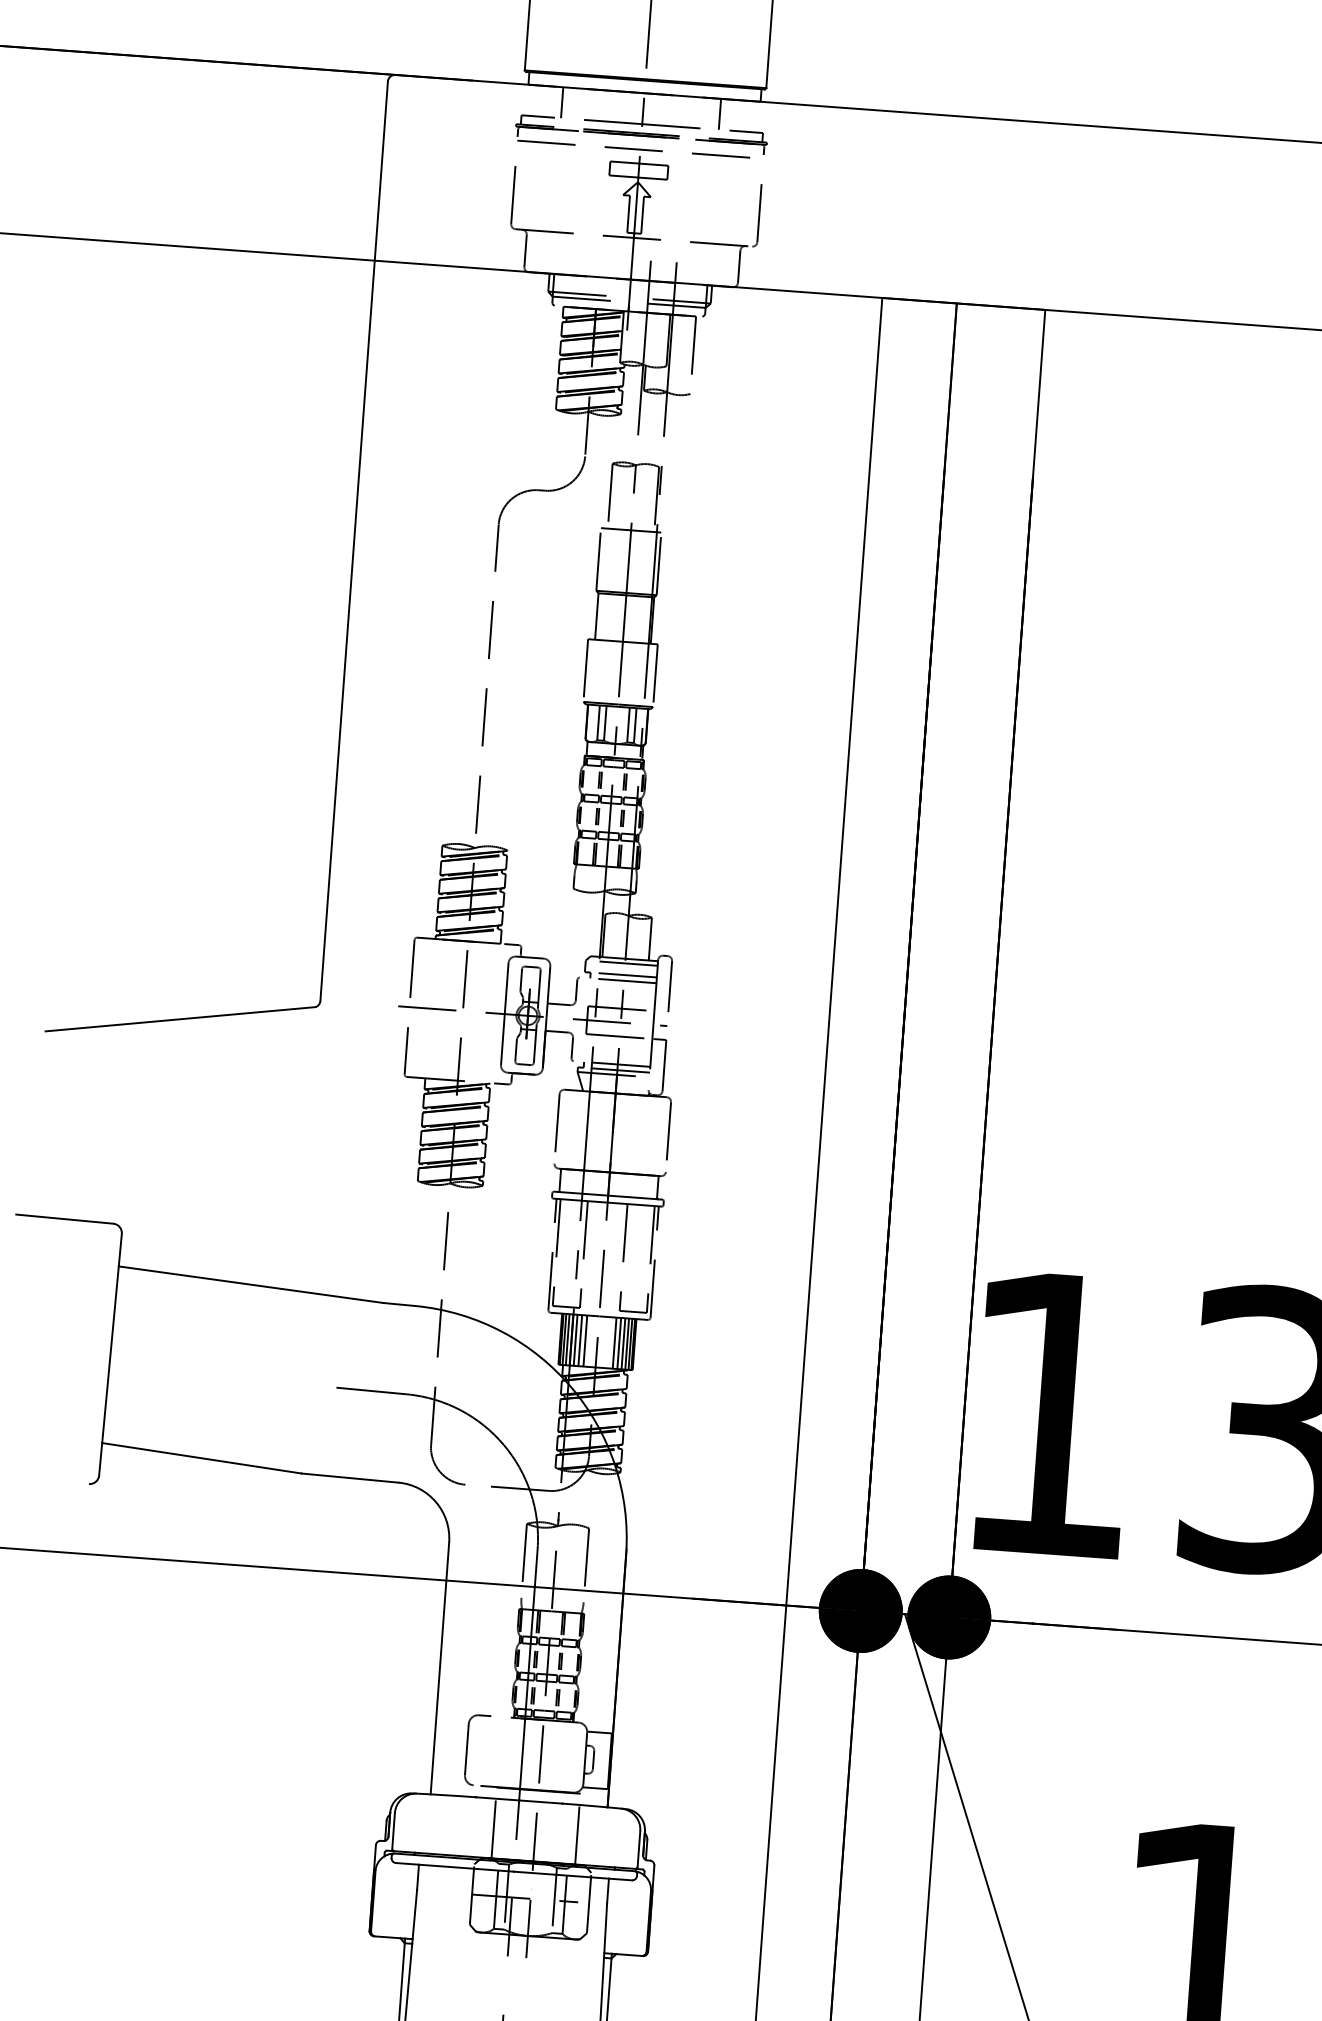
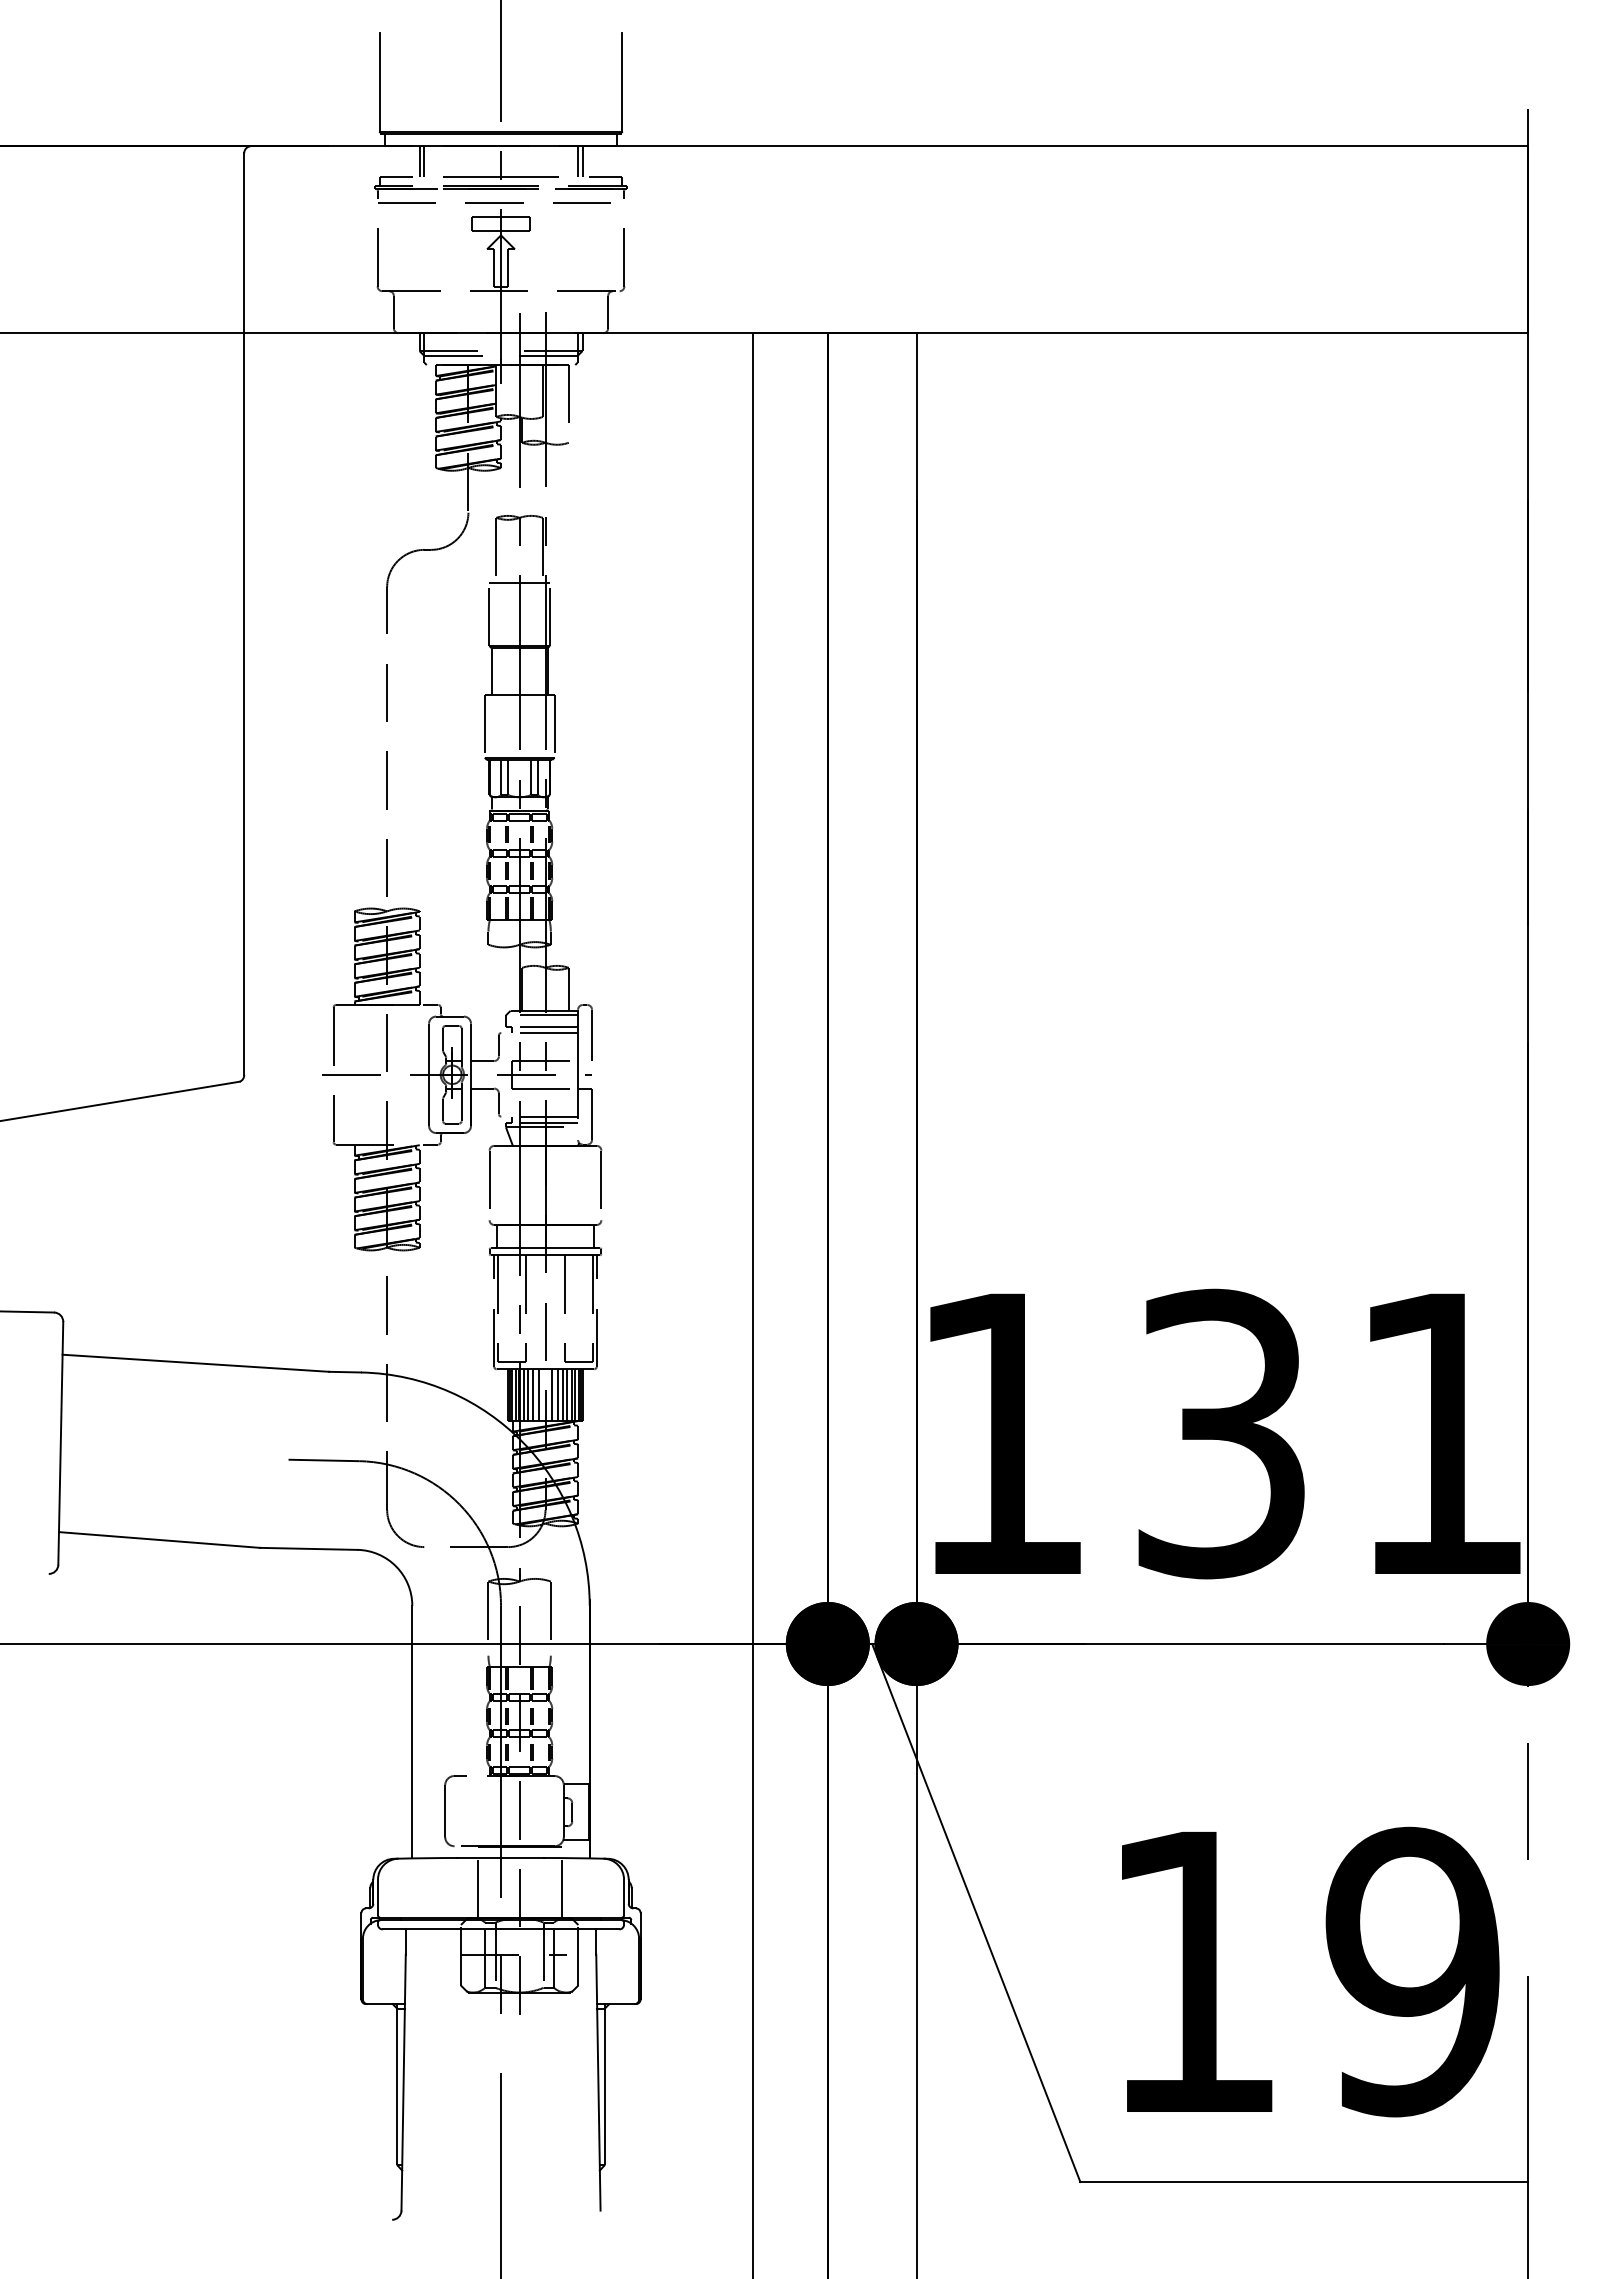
line: (567, 102) -> (424, 161), added
line: (724, 114) -> (582, 161), added
line: (590, 1340) -> (538, 1394), added
line: (604, 1341) -> (552, 1394), added
line: (609, 1342) -> (557, 1394), added

